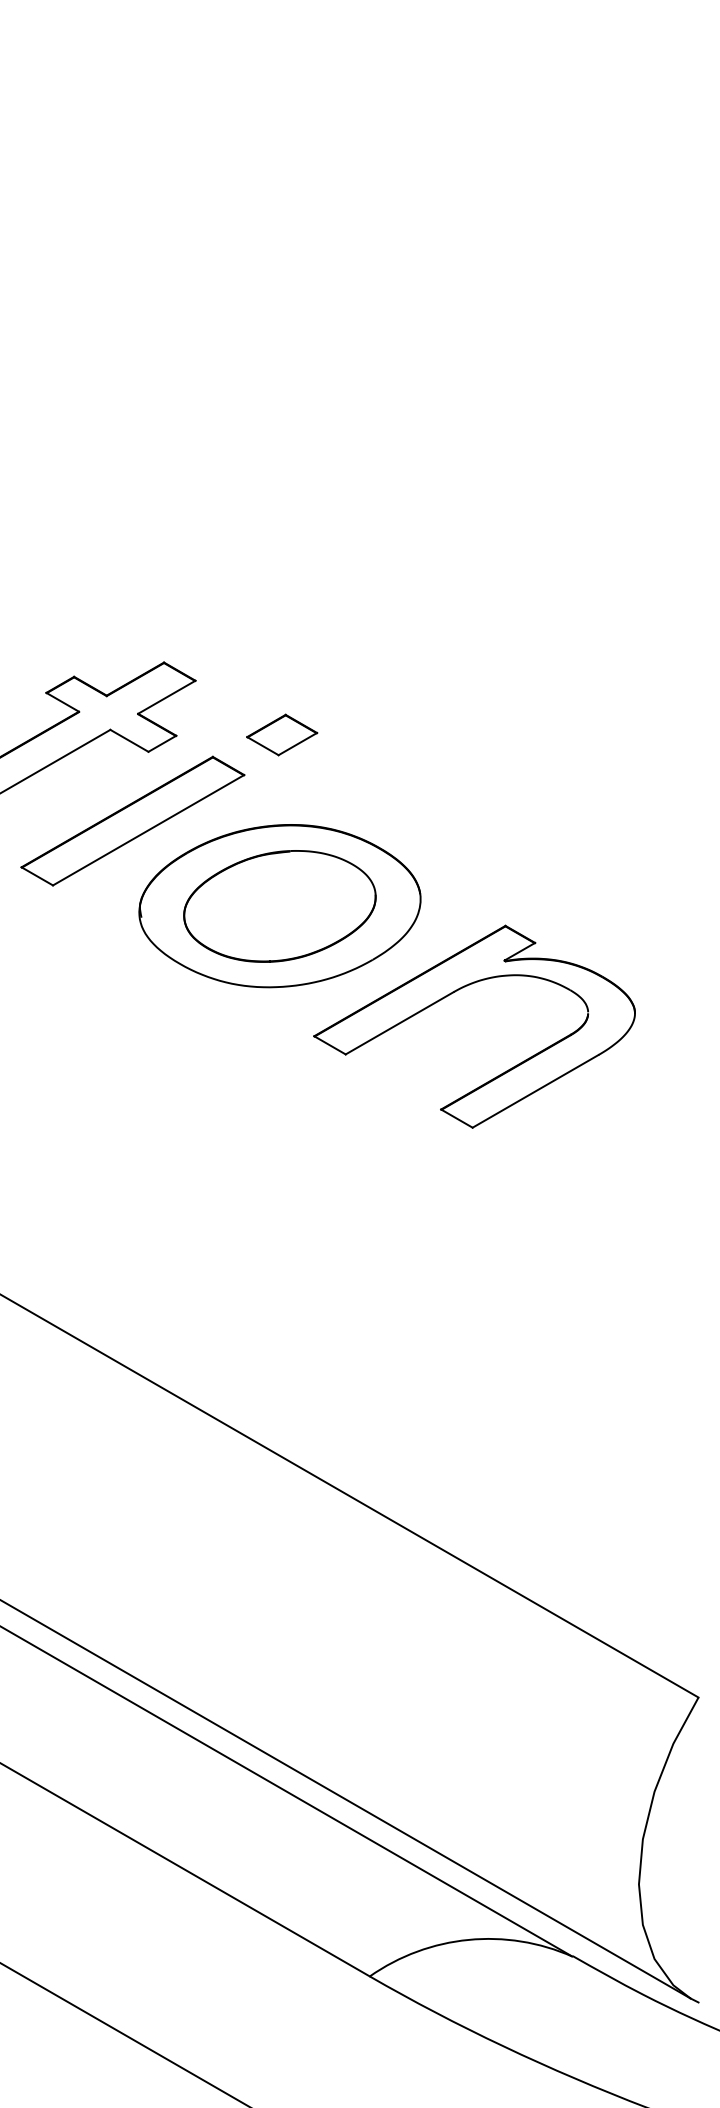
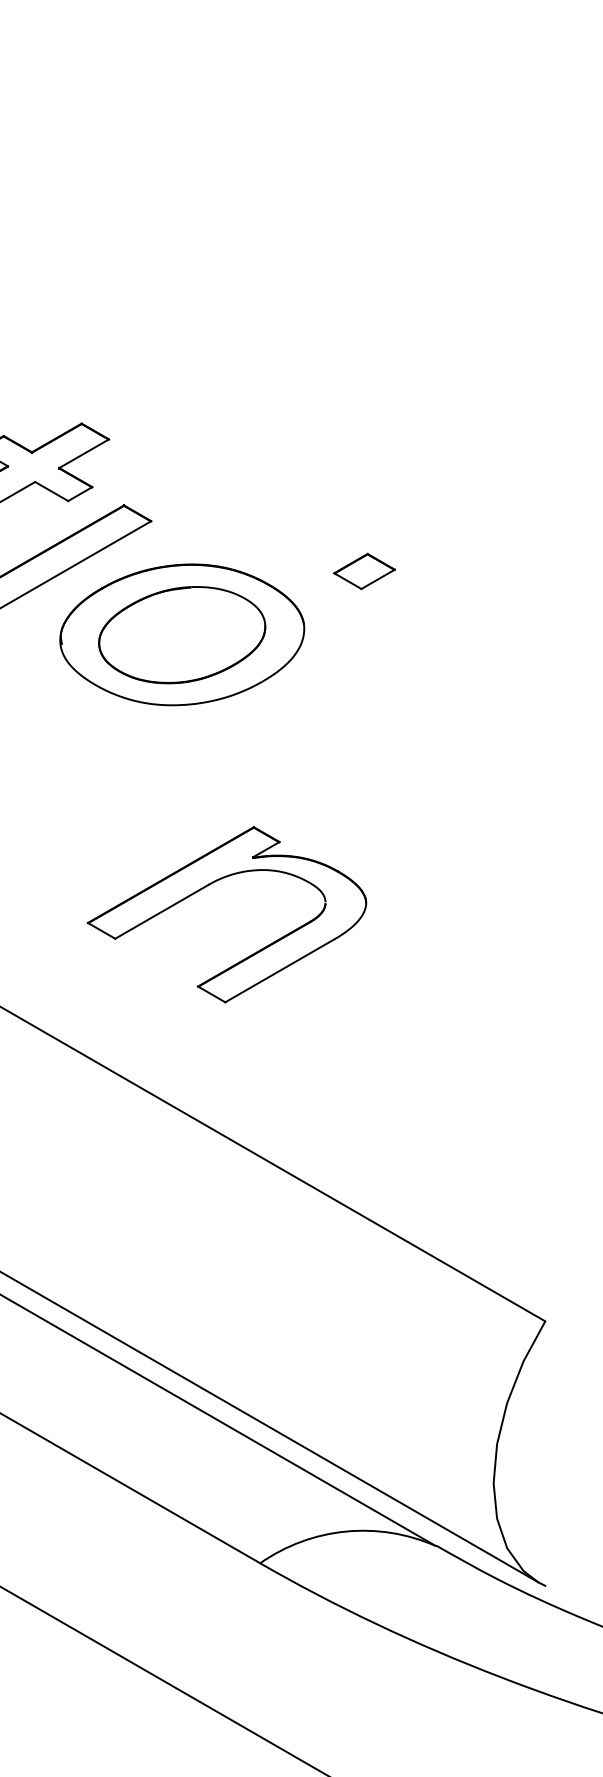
part: (282, 734) -> (364, 571), moved
part: (457, 991) -> (212, 884), moved

